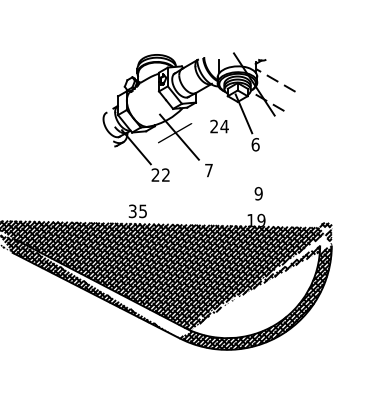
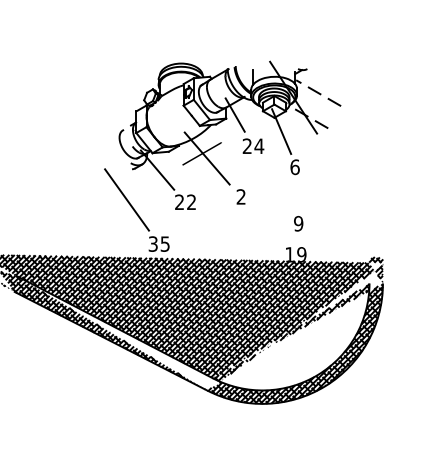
line: (203, 99) -> (234, 115), added
text: (208, 170) -> (240, 196), 7 -> 2
line: (109, 172) -> (126, 199), added

